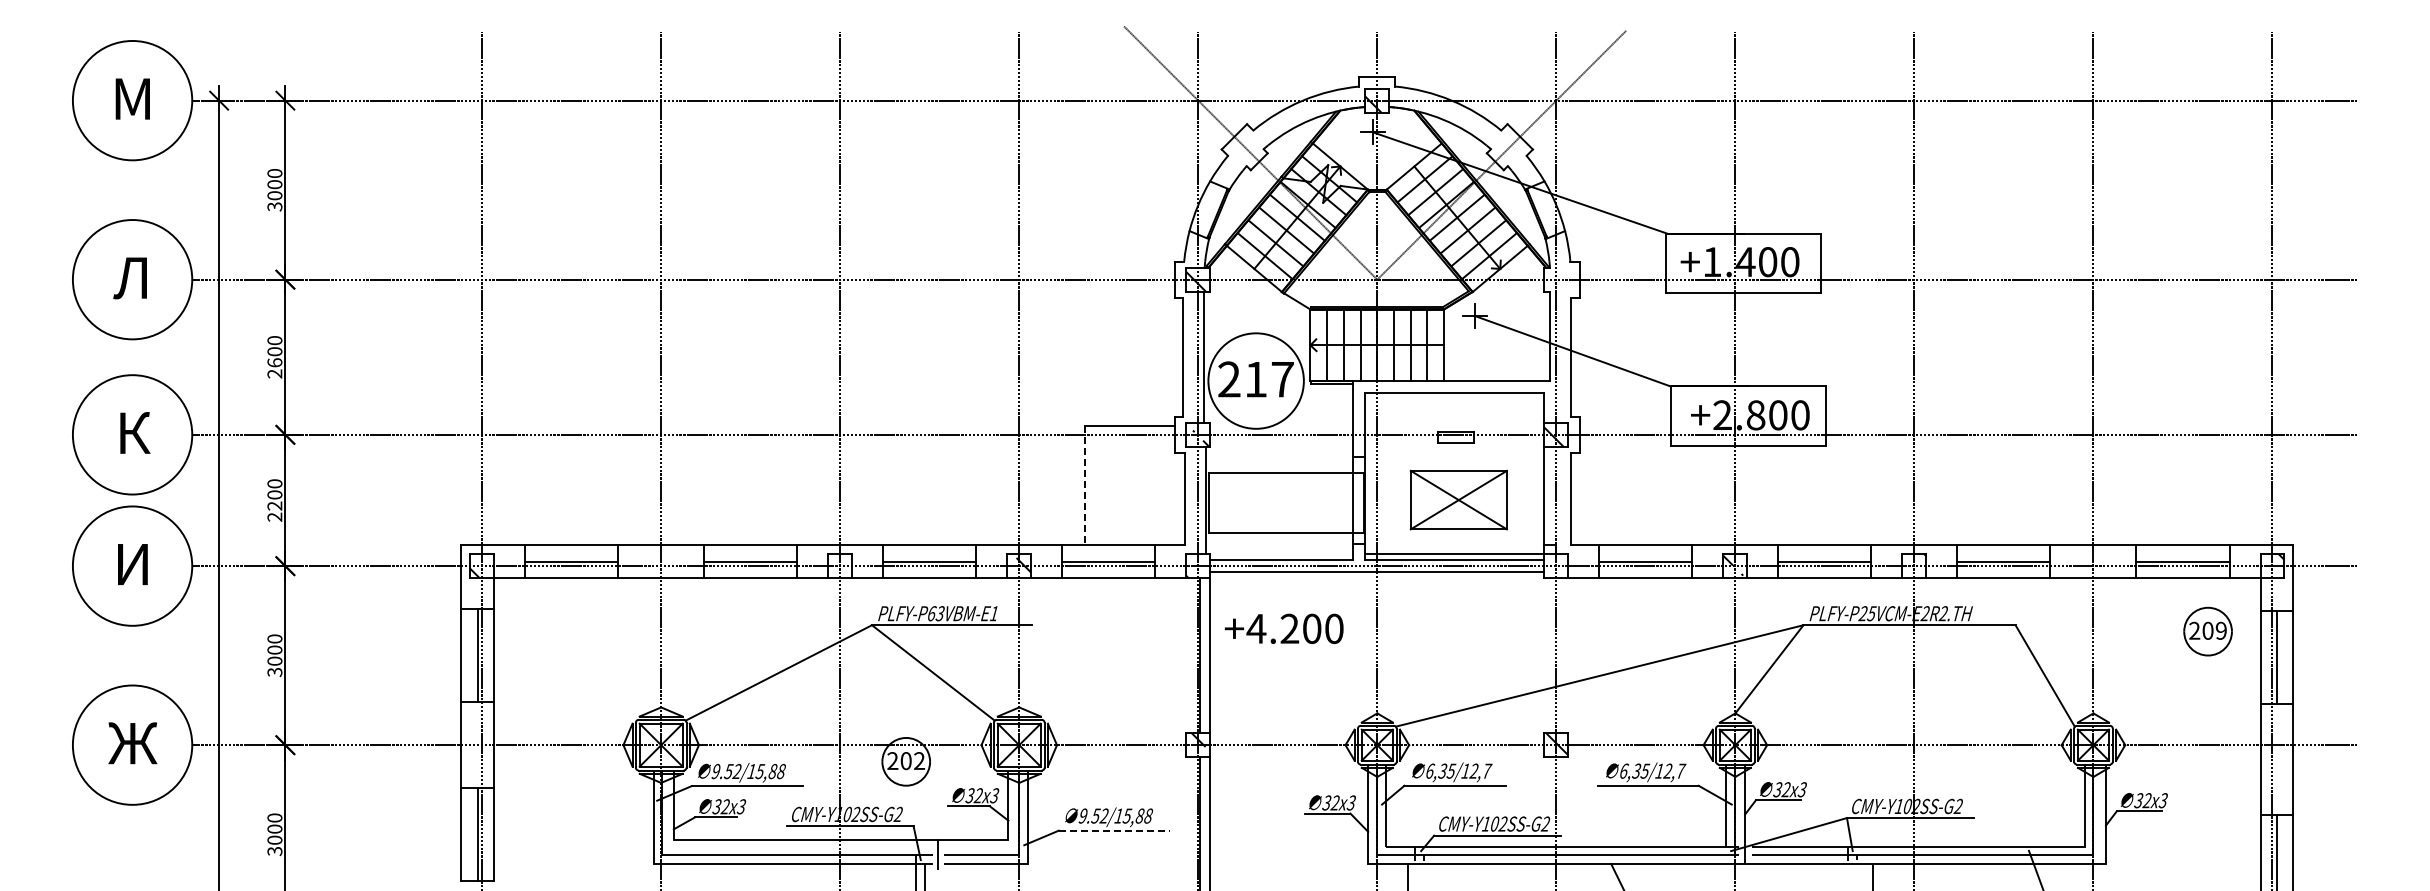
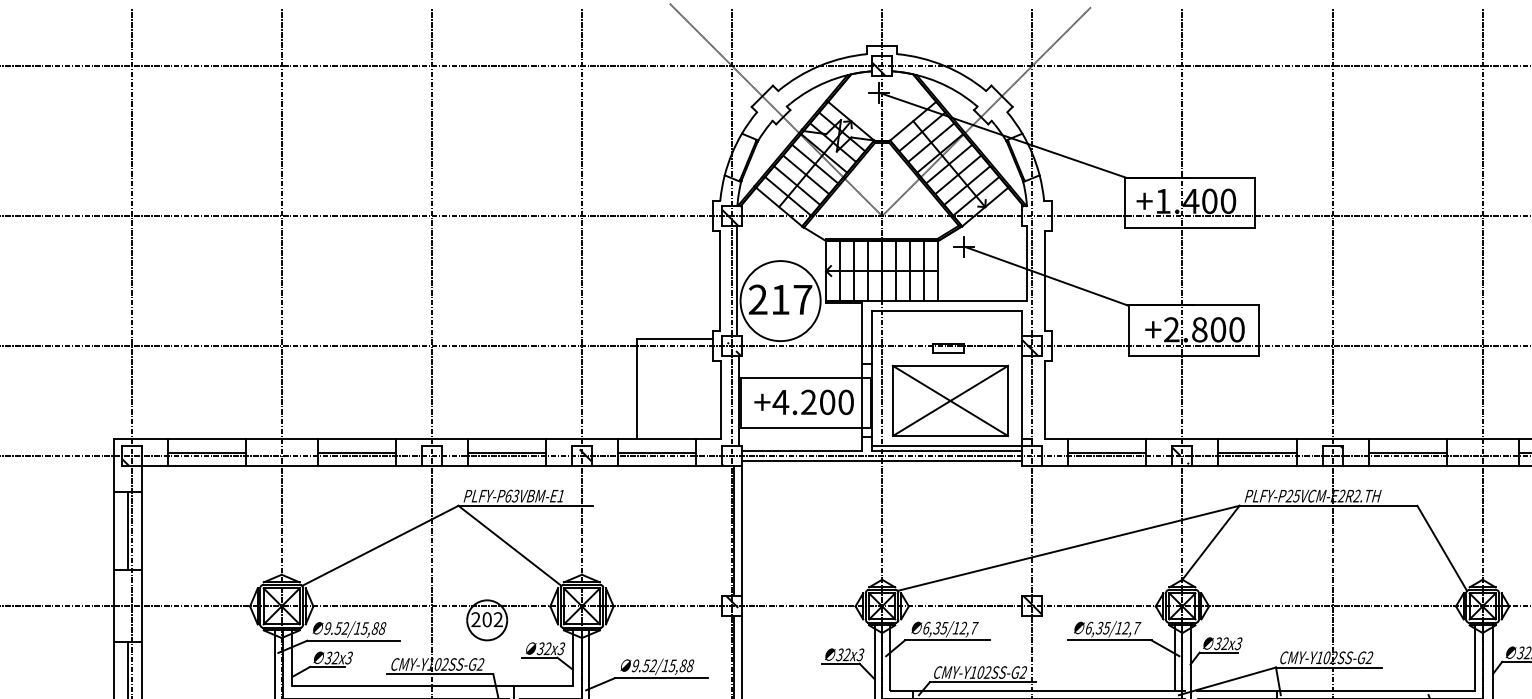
line: (1084, 485) -> (636, 388), dashed -> solid
part: (1458, 499) -> (950, 400), size x1.43
text: (1283, 628) -> (803, 402), moved
line: (1114, 830) -> (661, 677), dashed -> solid

